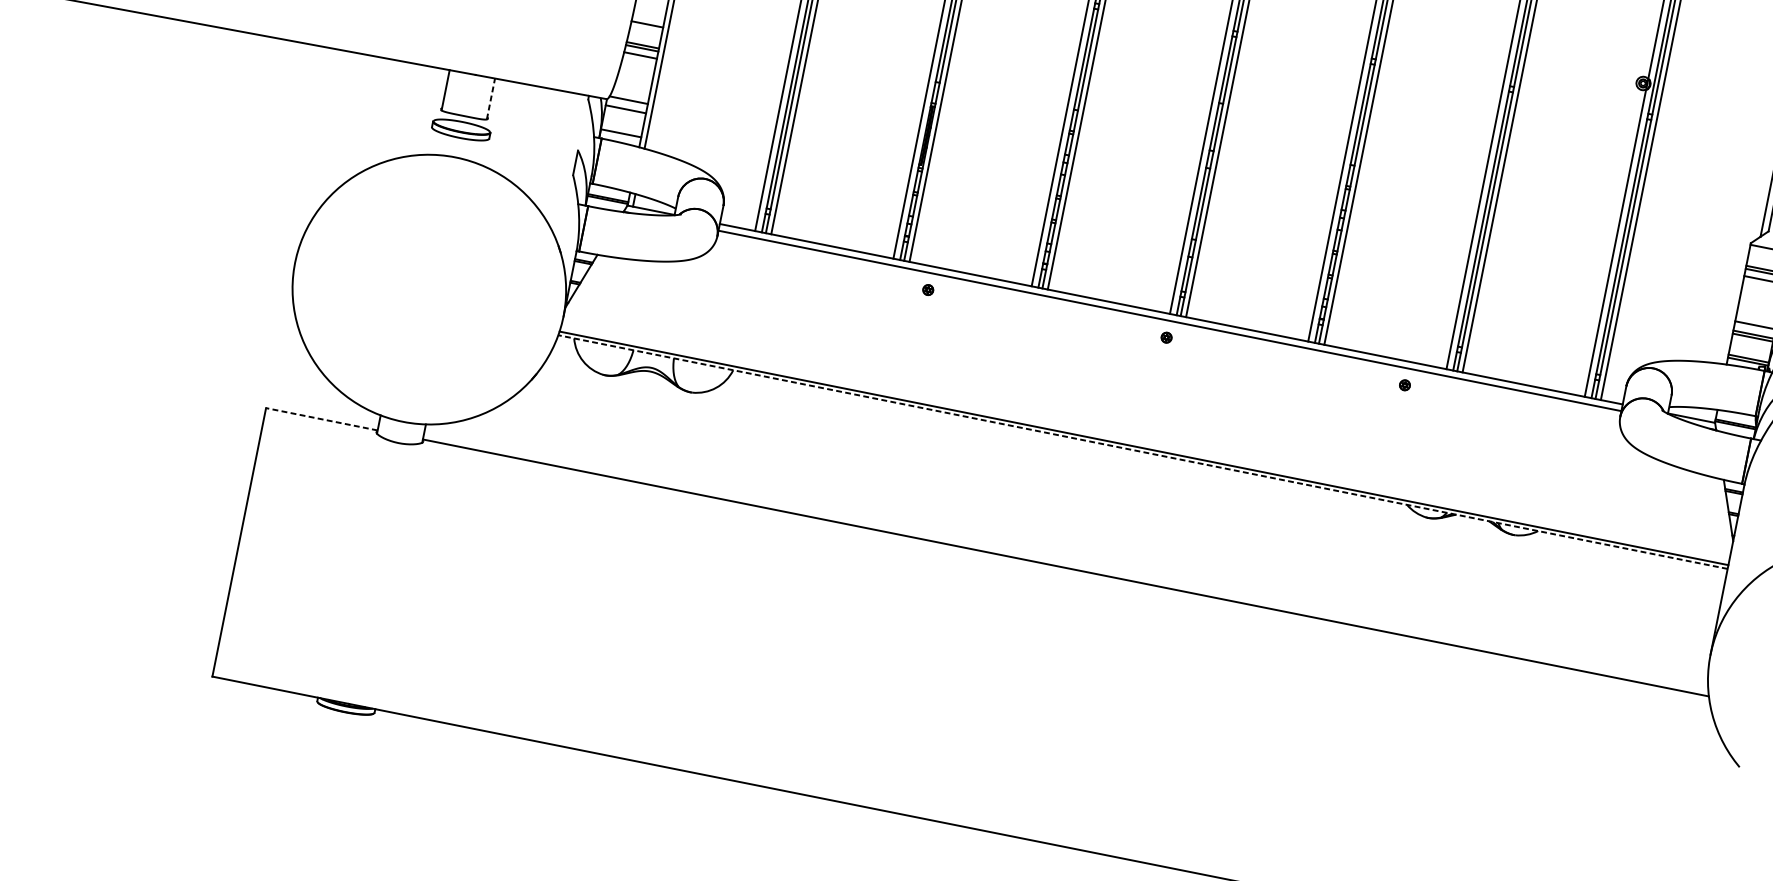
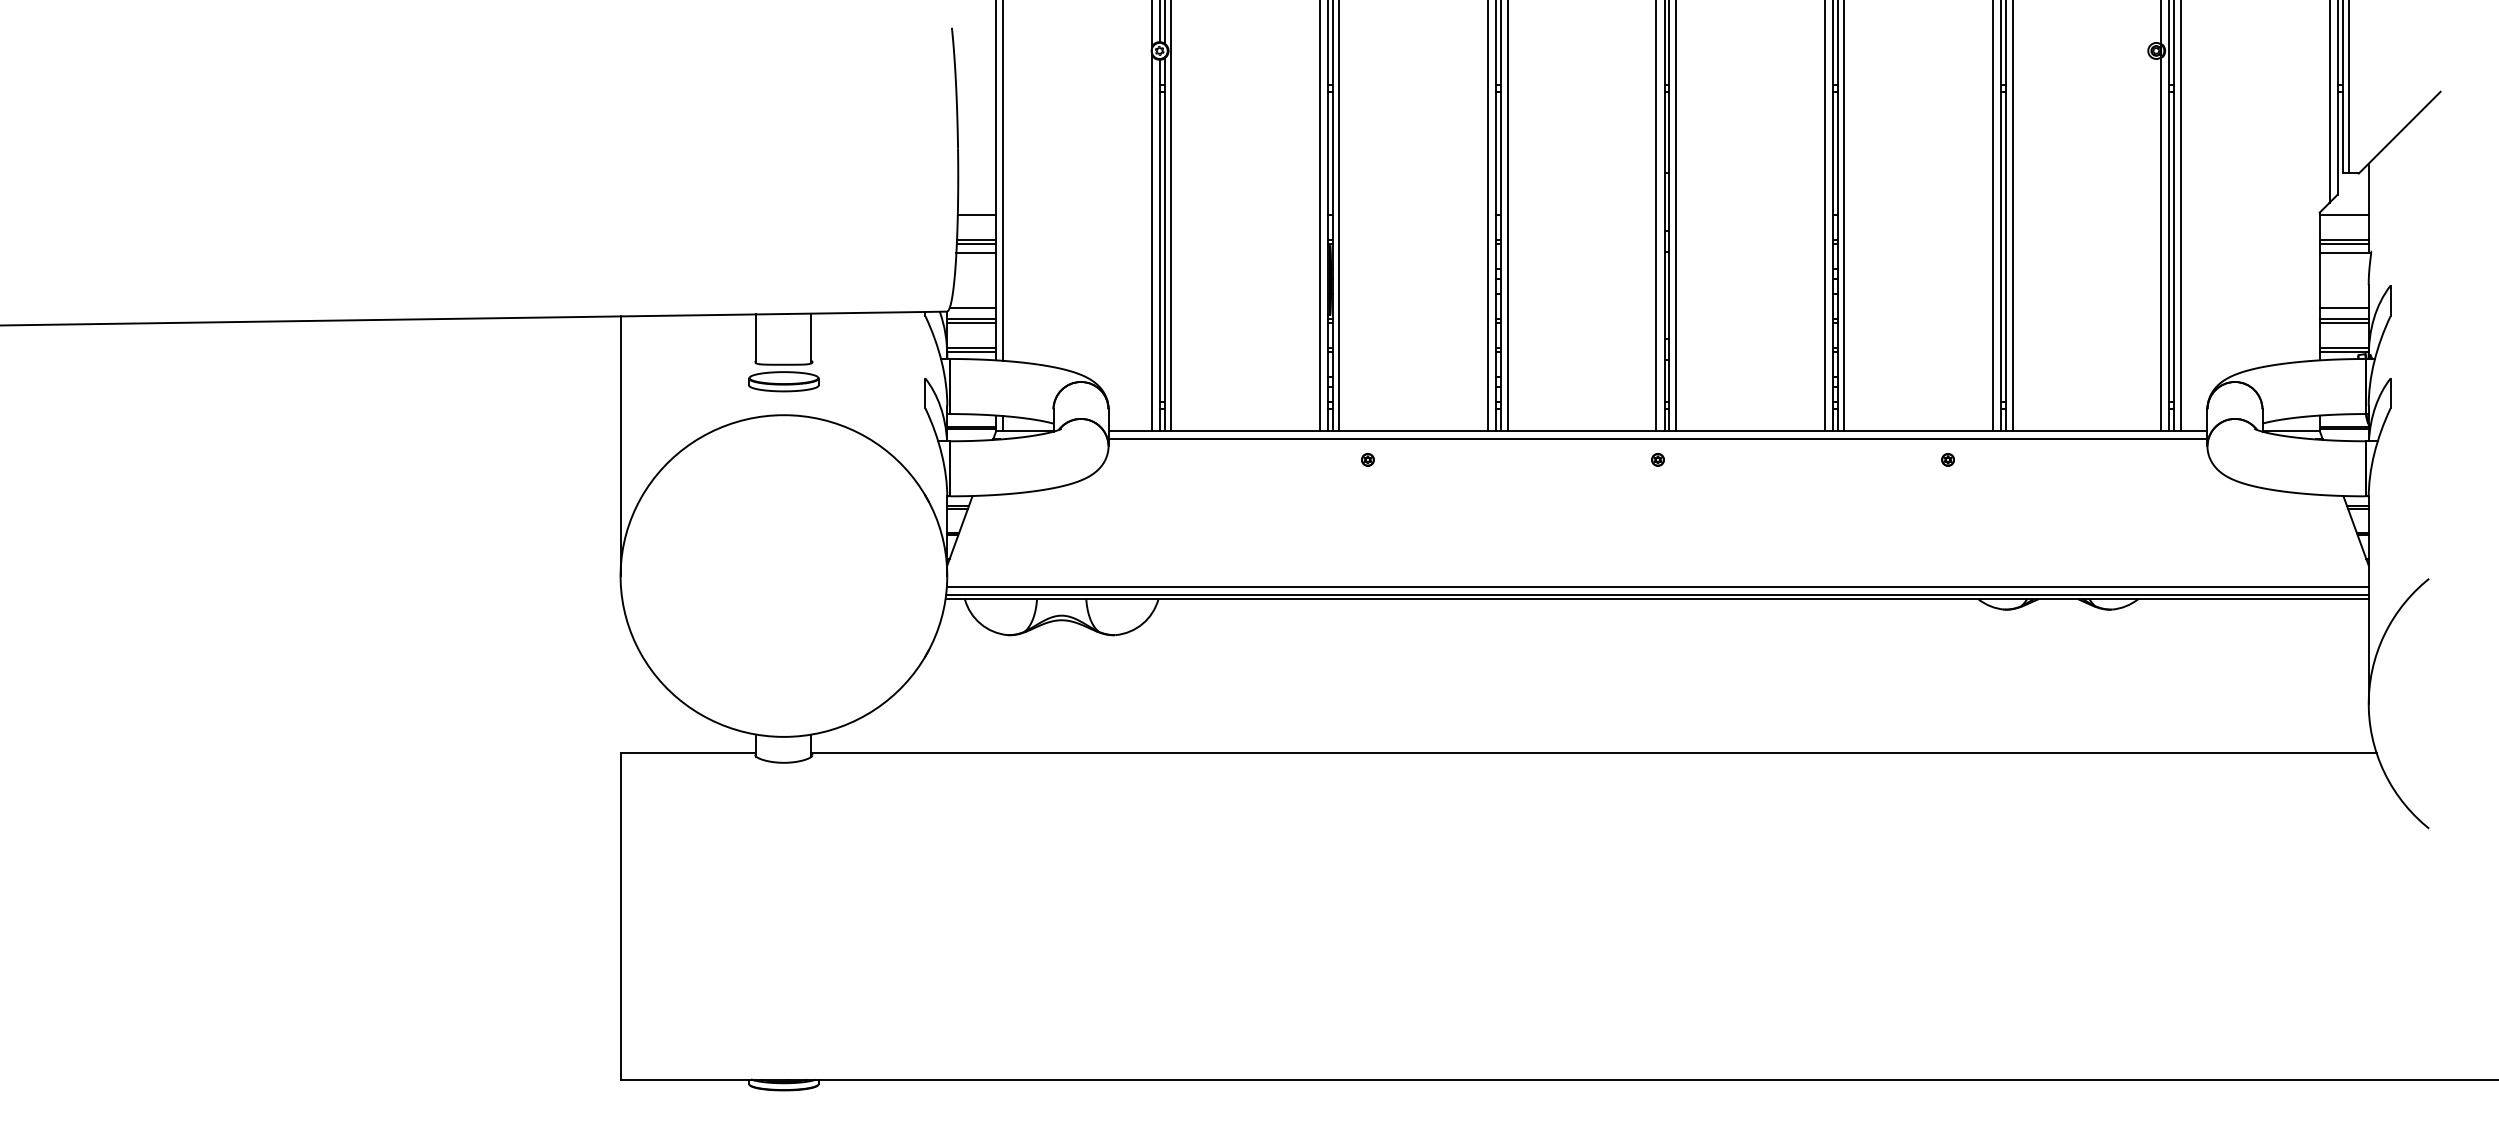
line: (491, 98) -> (811, 338), dashed -> solid
line: (625, 112) -> (971, 322), added
line: (620, 135) -> (971, 351), added
line: (316, 156) -> (620, 446), added
line: (321, 418) -> (688, 752), dashed -> solid
line: (1145, 441) -> (1657, 586), added
line: (1143, 452) -> (1657, 599), dashed -> solid

